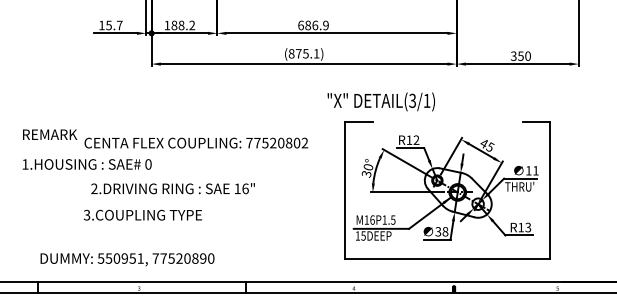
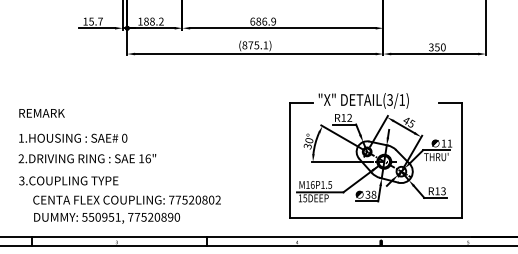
text: (380, 101) -> (363, 100), moved
text: (196, 142) -> (127, 199), moved
text: (172, 188) -> (86, 158), moved
text: (142, 214) -> (68, 180), moved

